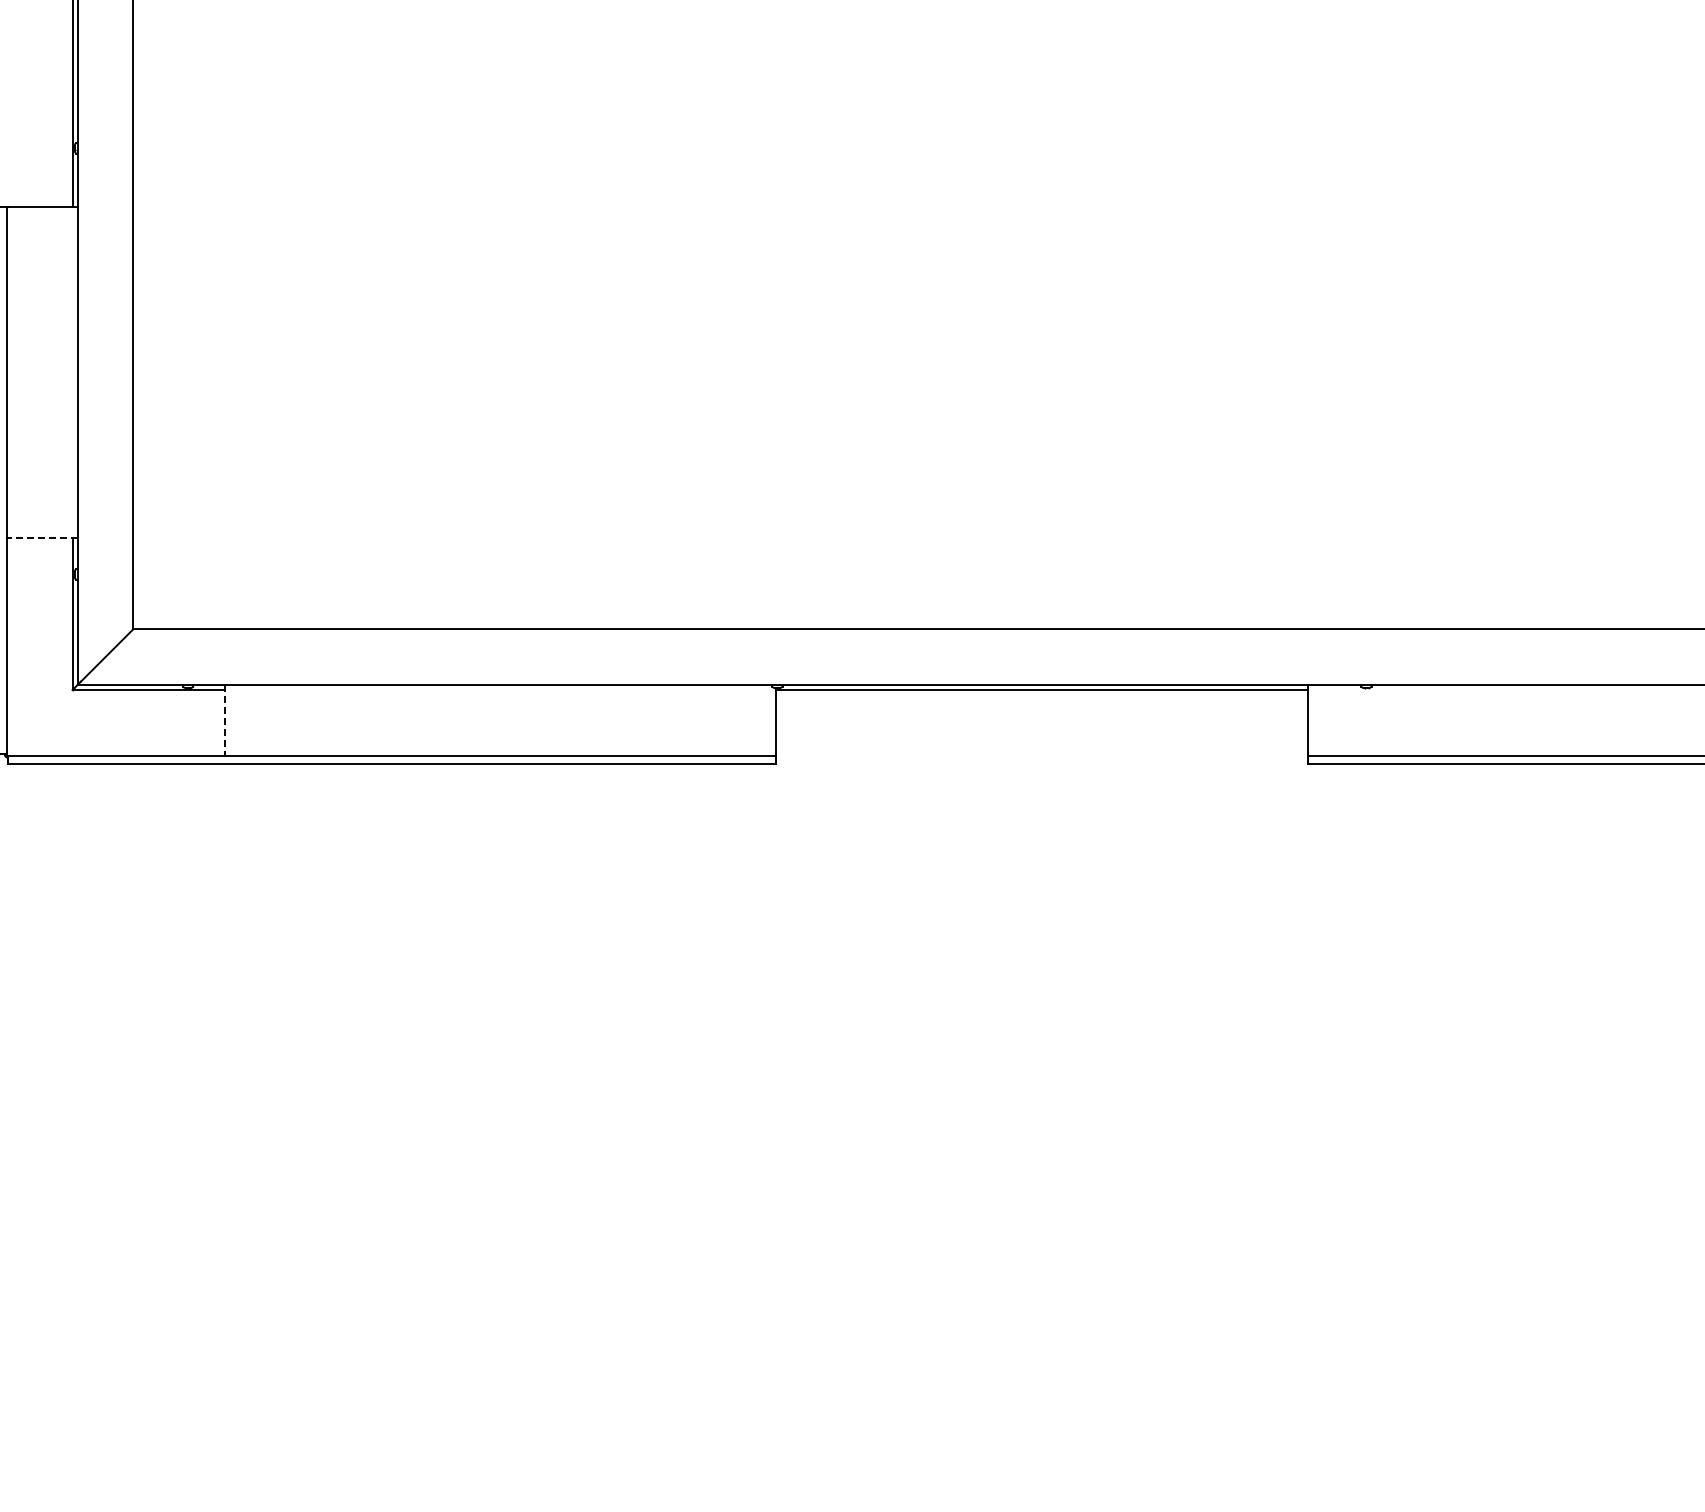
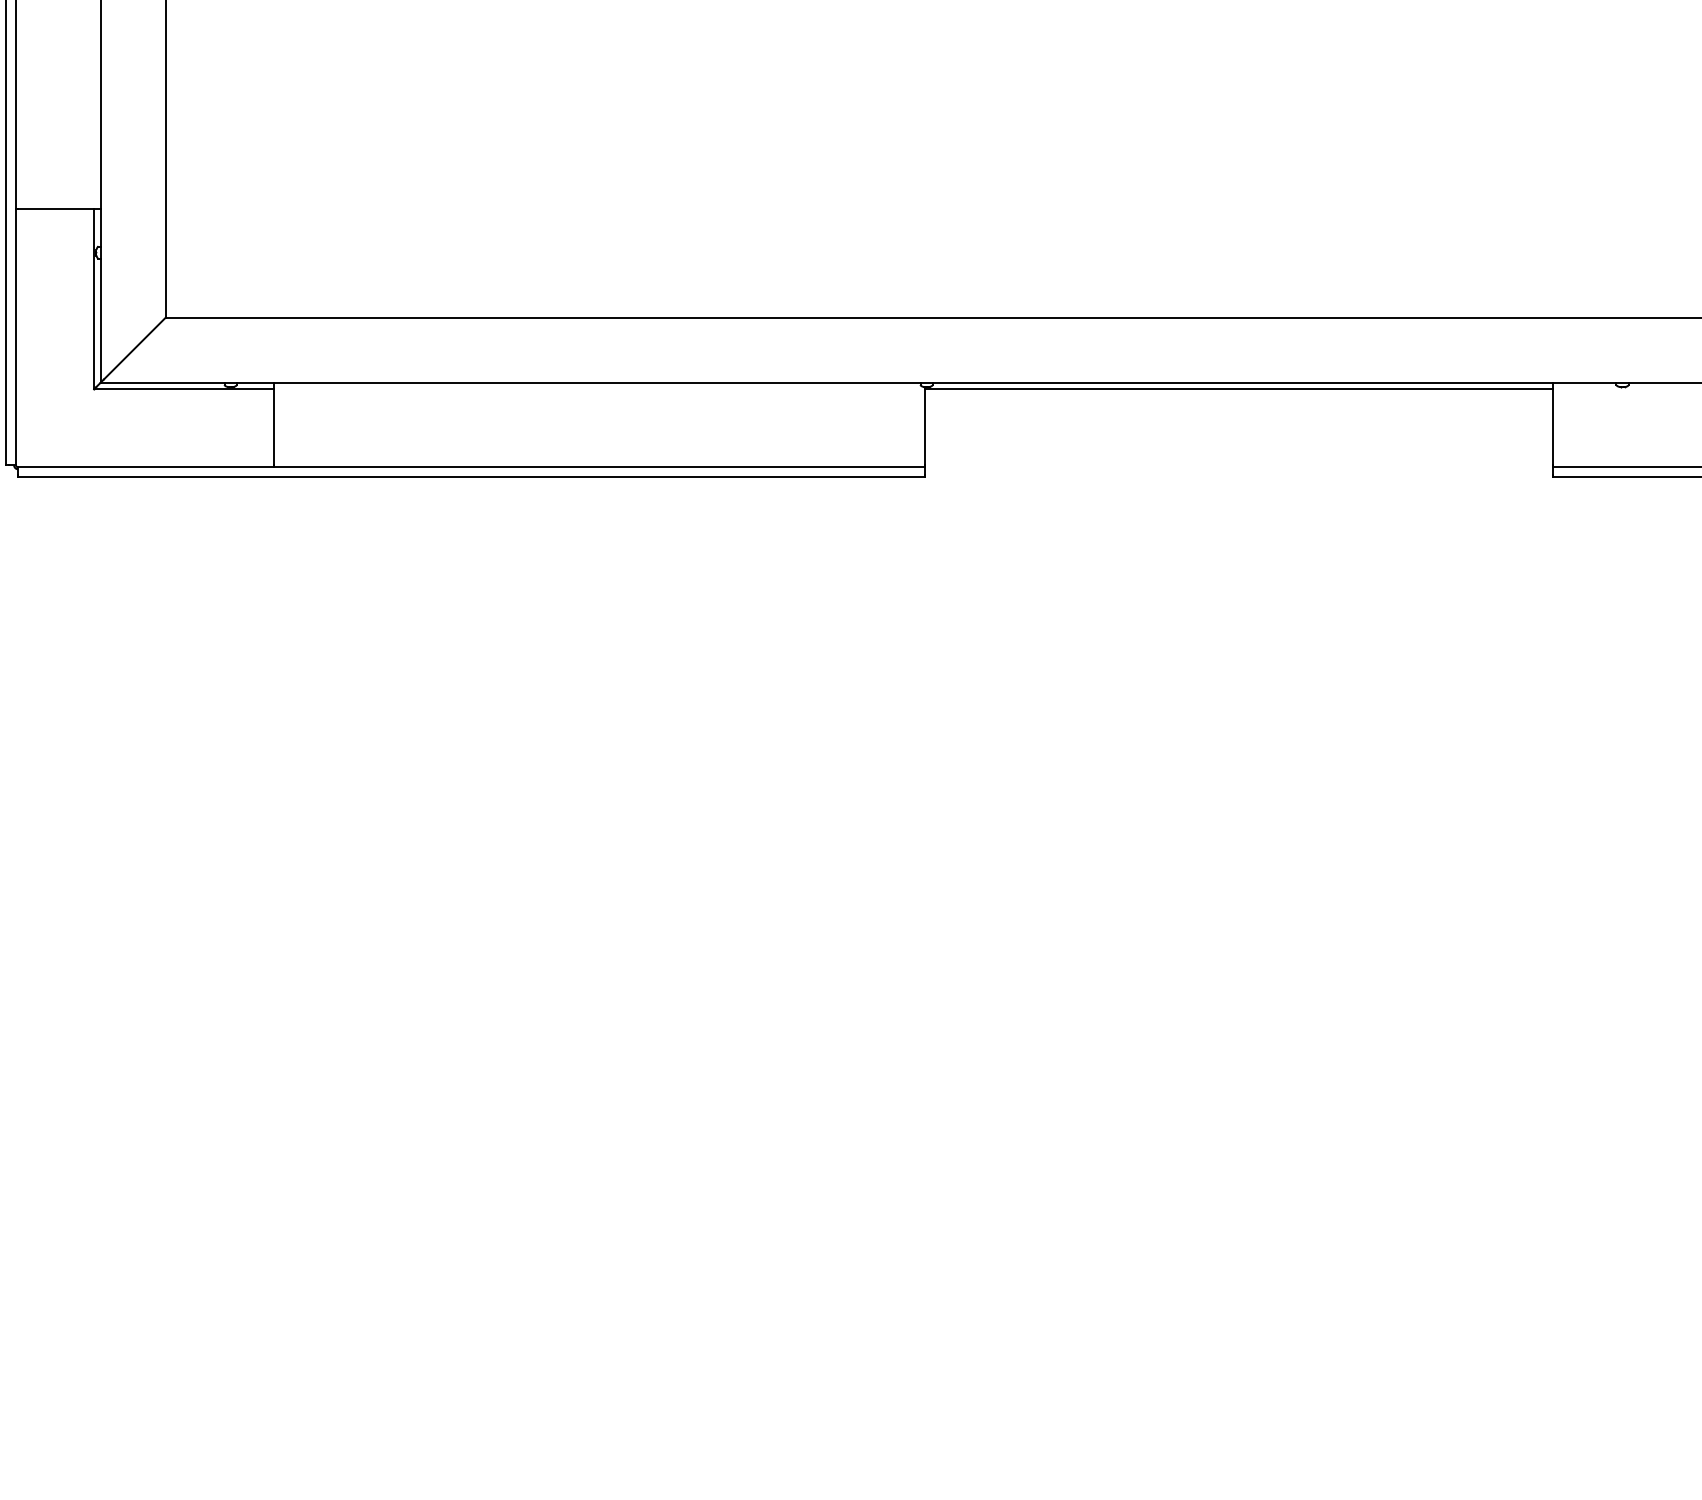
line: (43, 537) -> (59, 209), dashed -> solid
line: (225, 719) -> (274, 424), dashed -> solid

